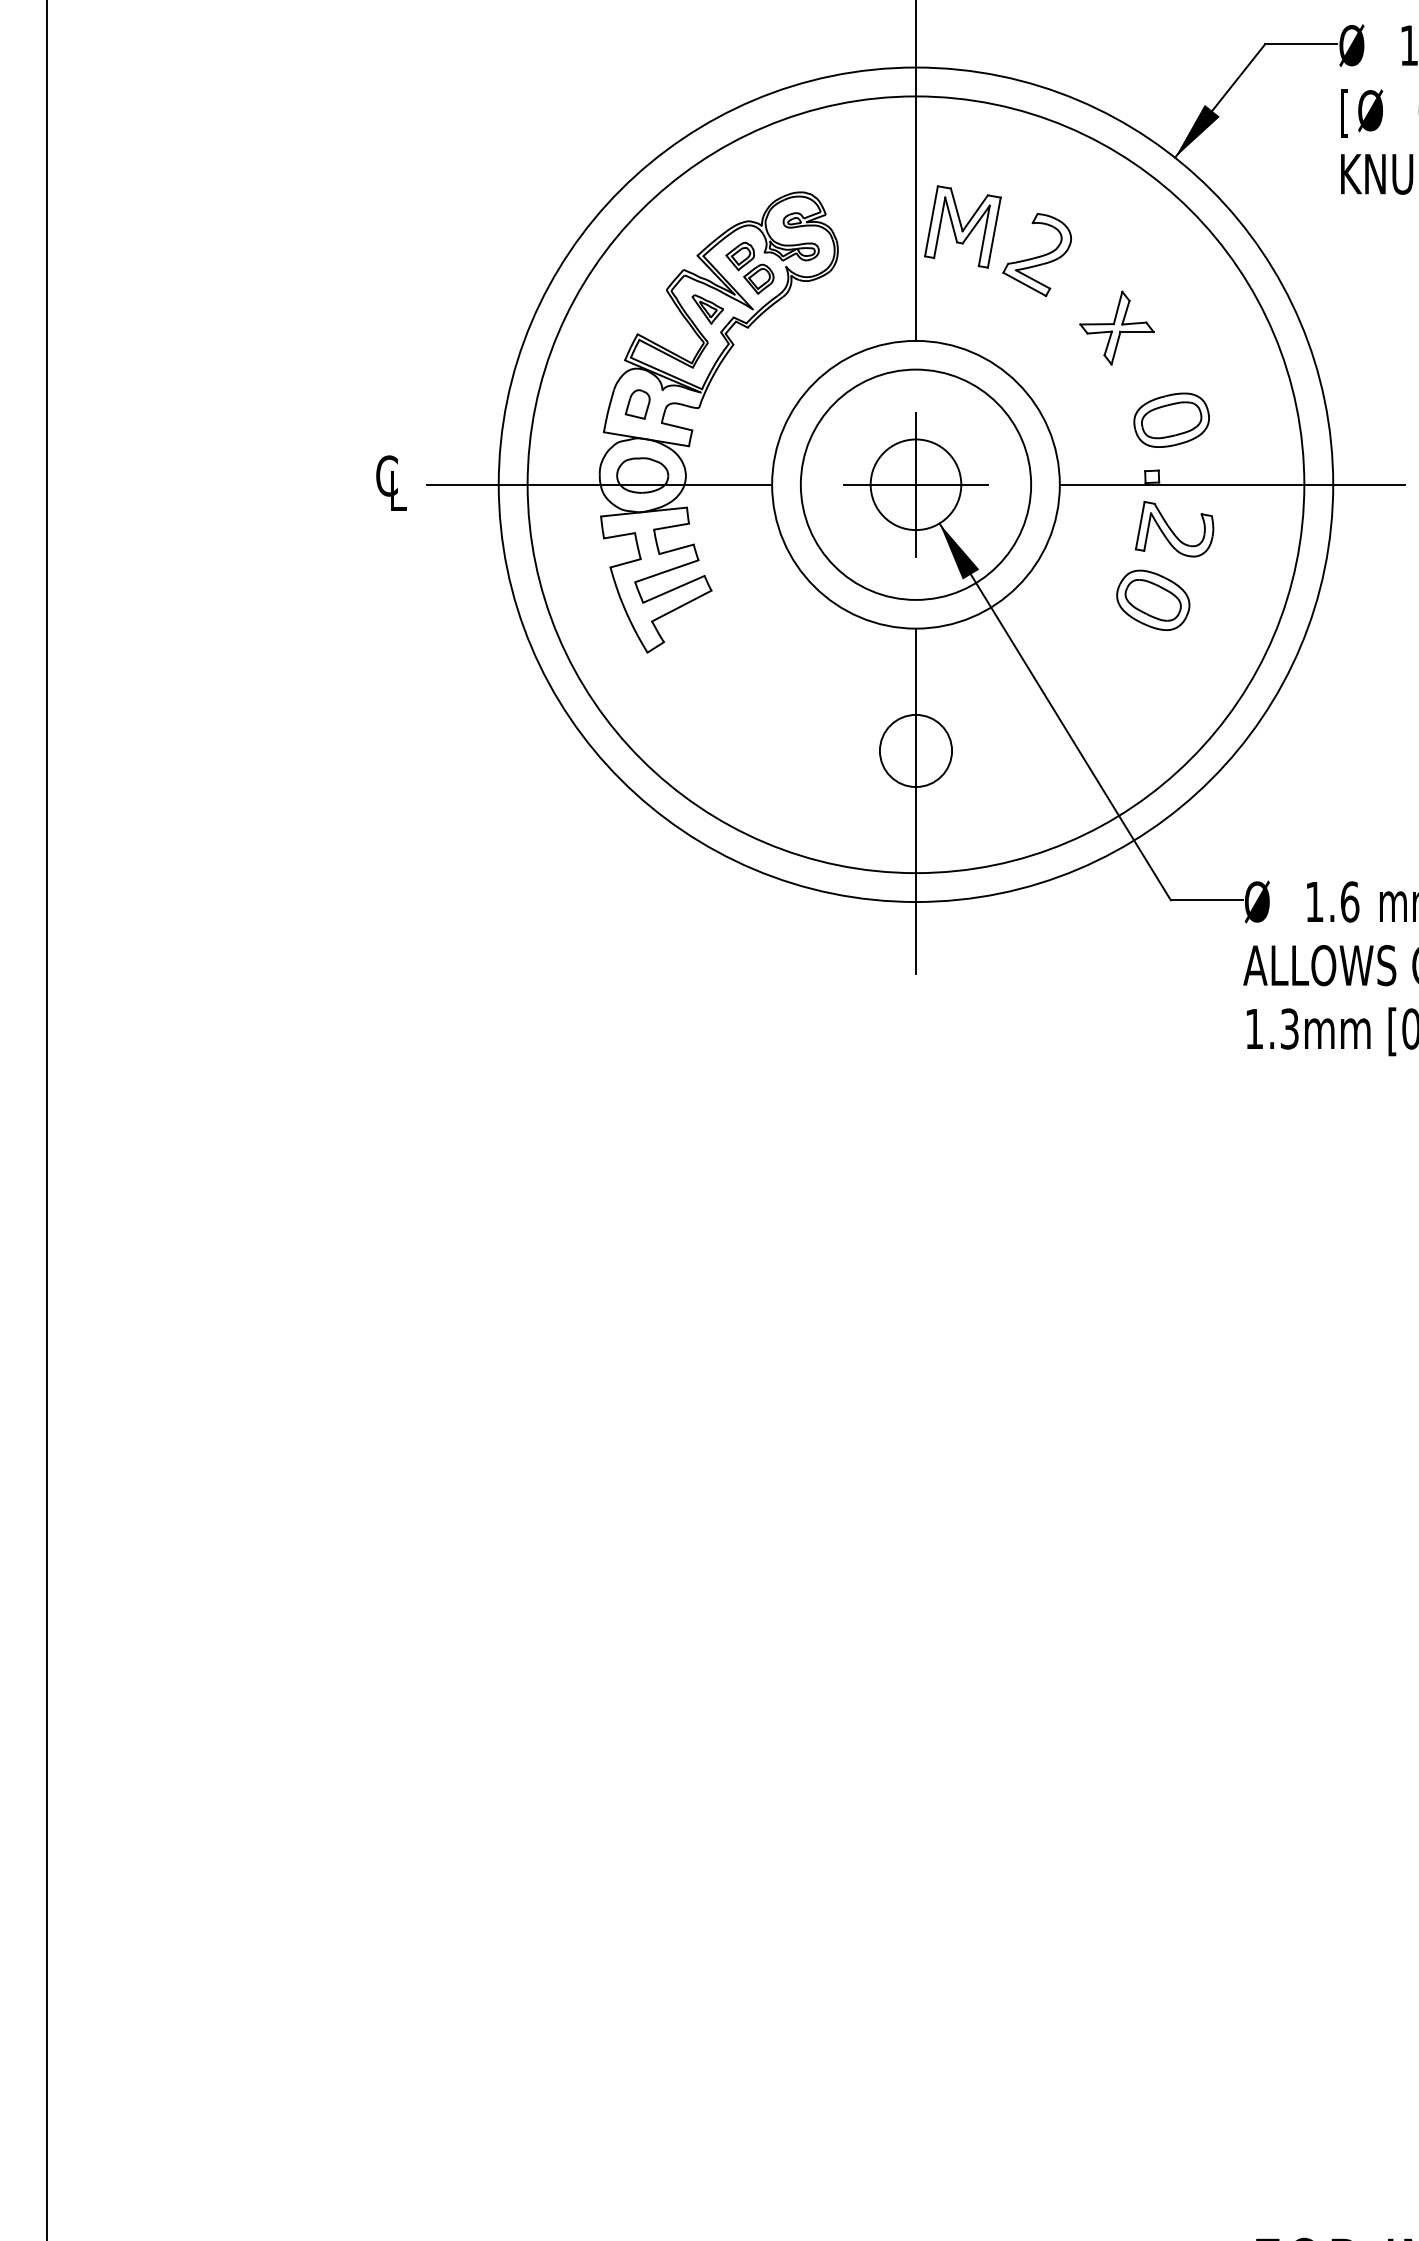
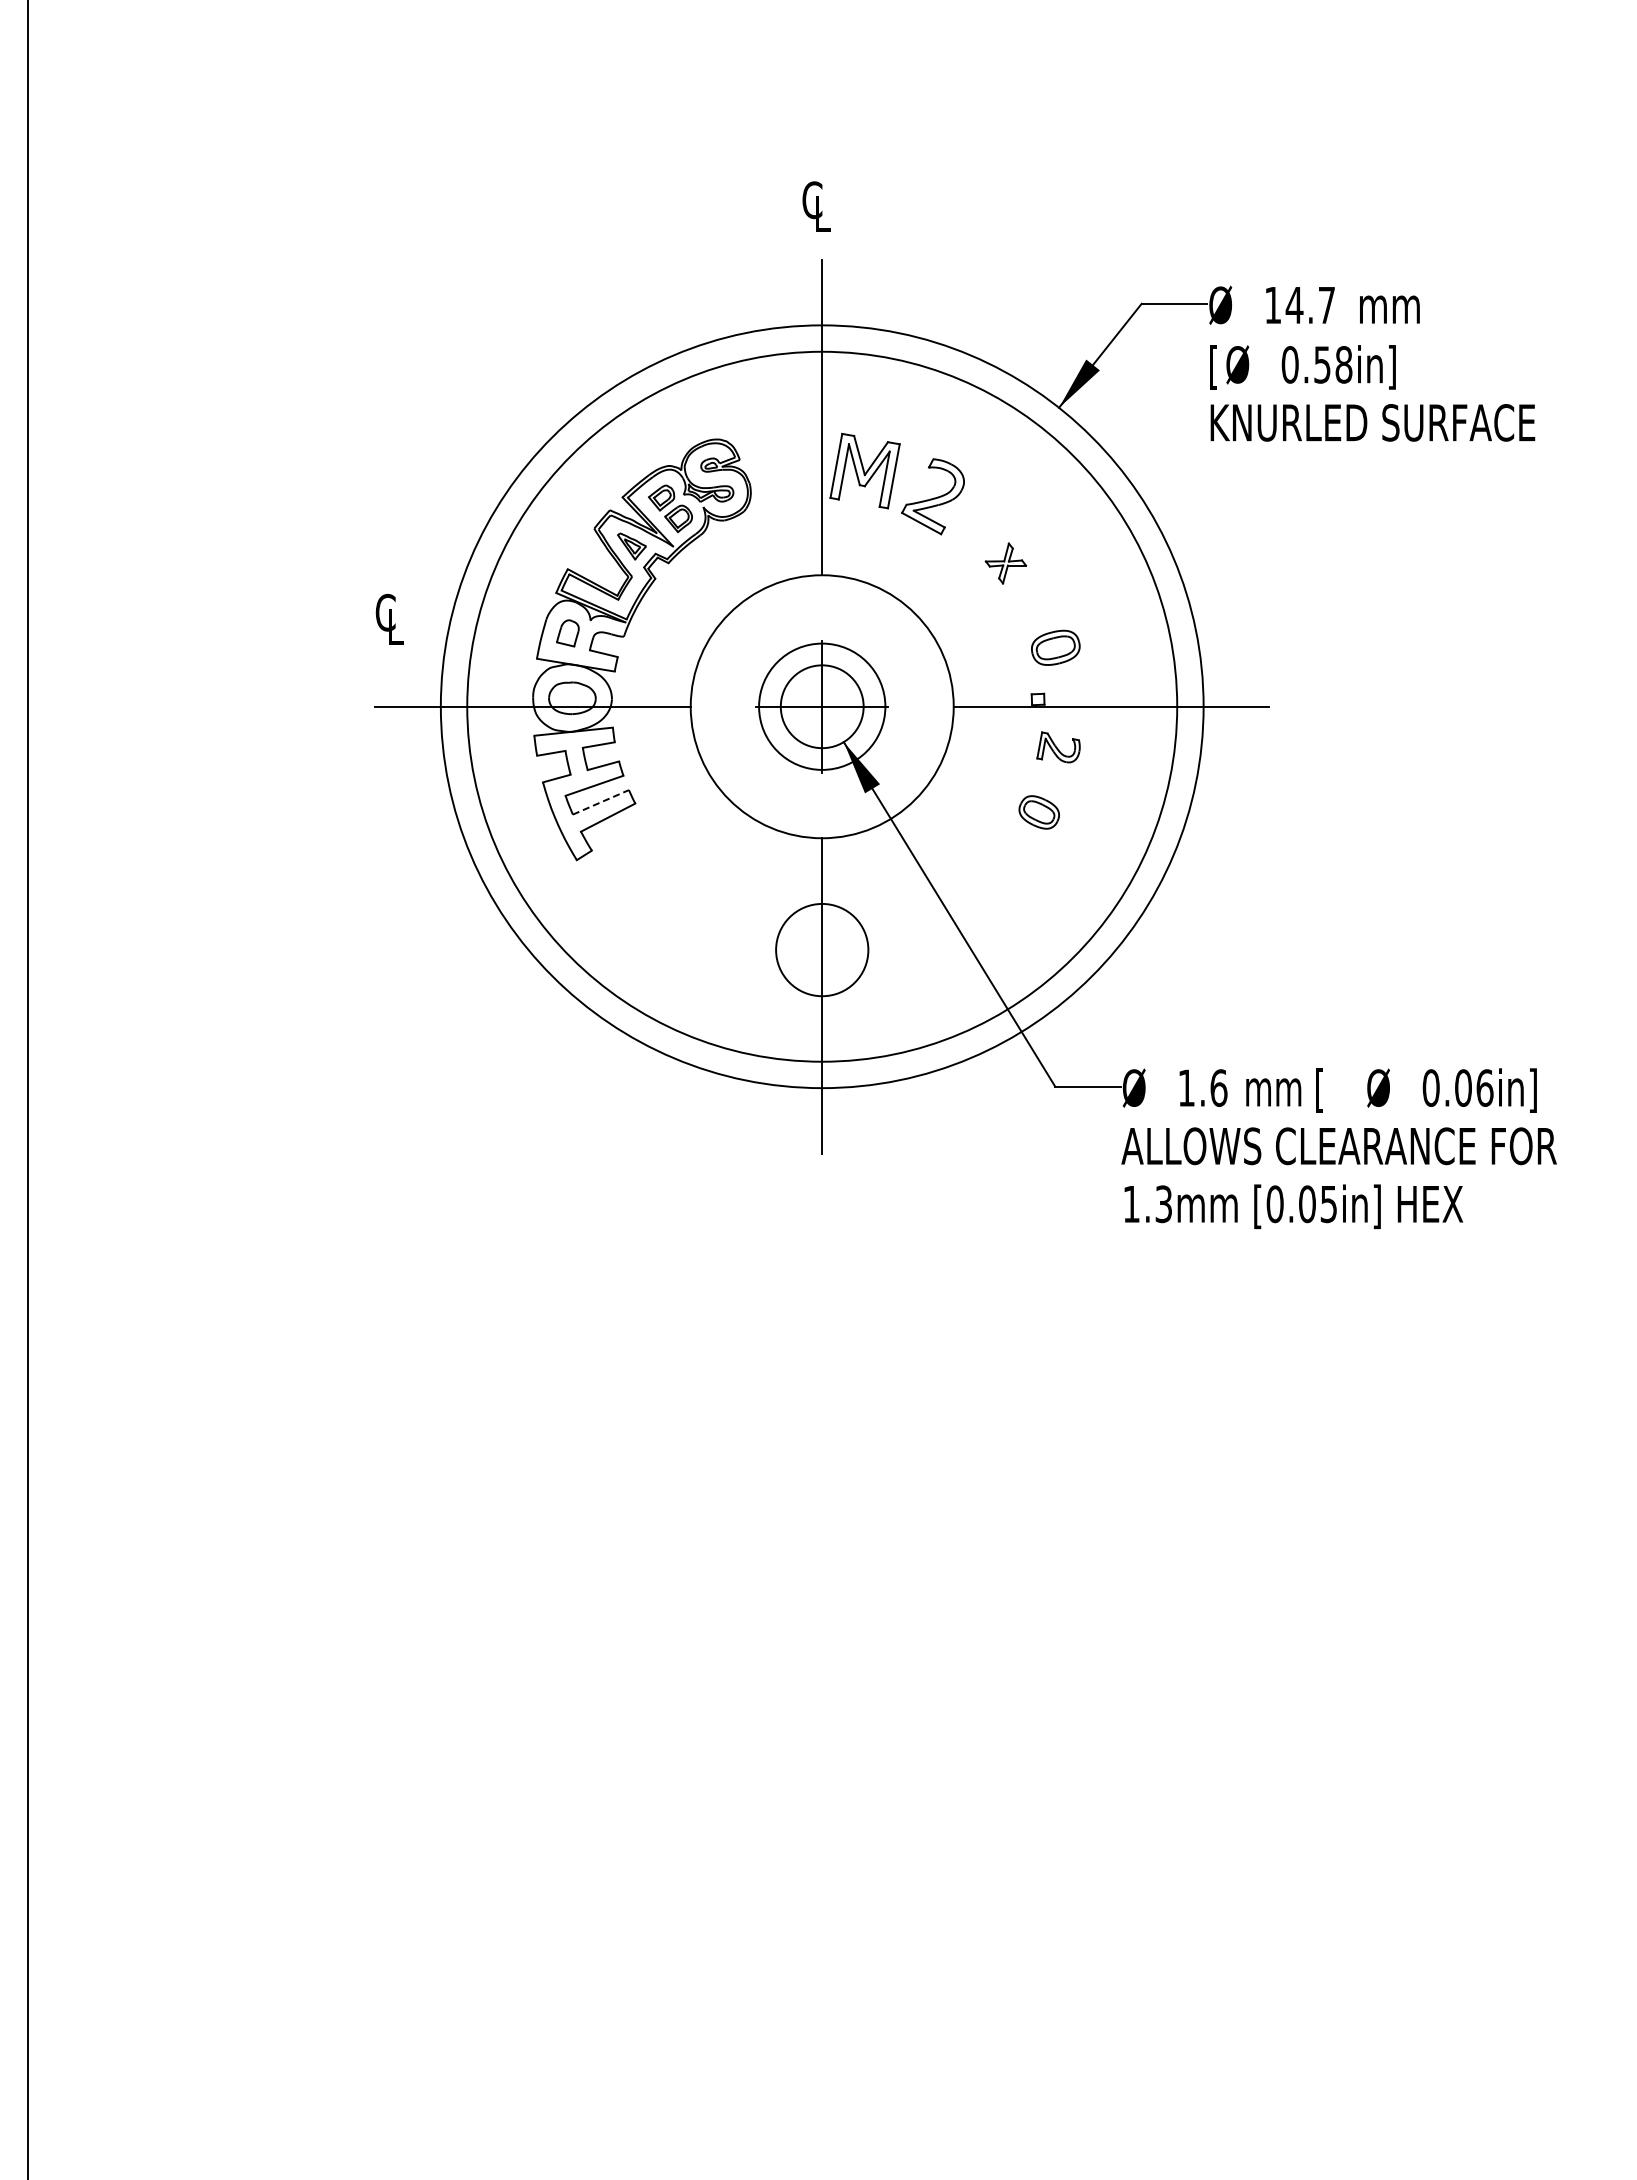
part: (1116, 328) -> (1005, 563), size x0.6
part: (1171, 419) -> (1055, 647), size x0.7
text: (391, 482) -> (389, 618), moved
circle: (915, 484) -> (821, 706), size x0.6
part: (1174, 529) -> (1058, 747), size x0.6
line: (673, 589) -> (600, 802), solid -> dashed
part: (1153, 600) -> (1039, 812), size x0.6
circle: (916, 751) -> (822, 950), size x1.4

